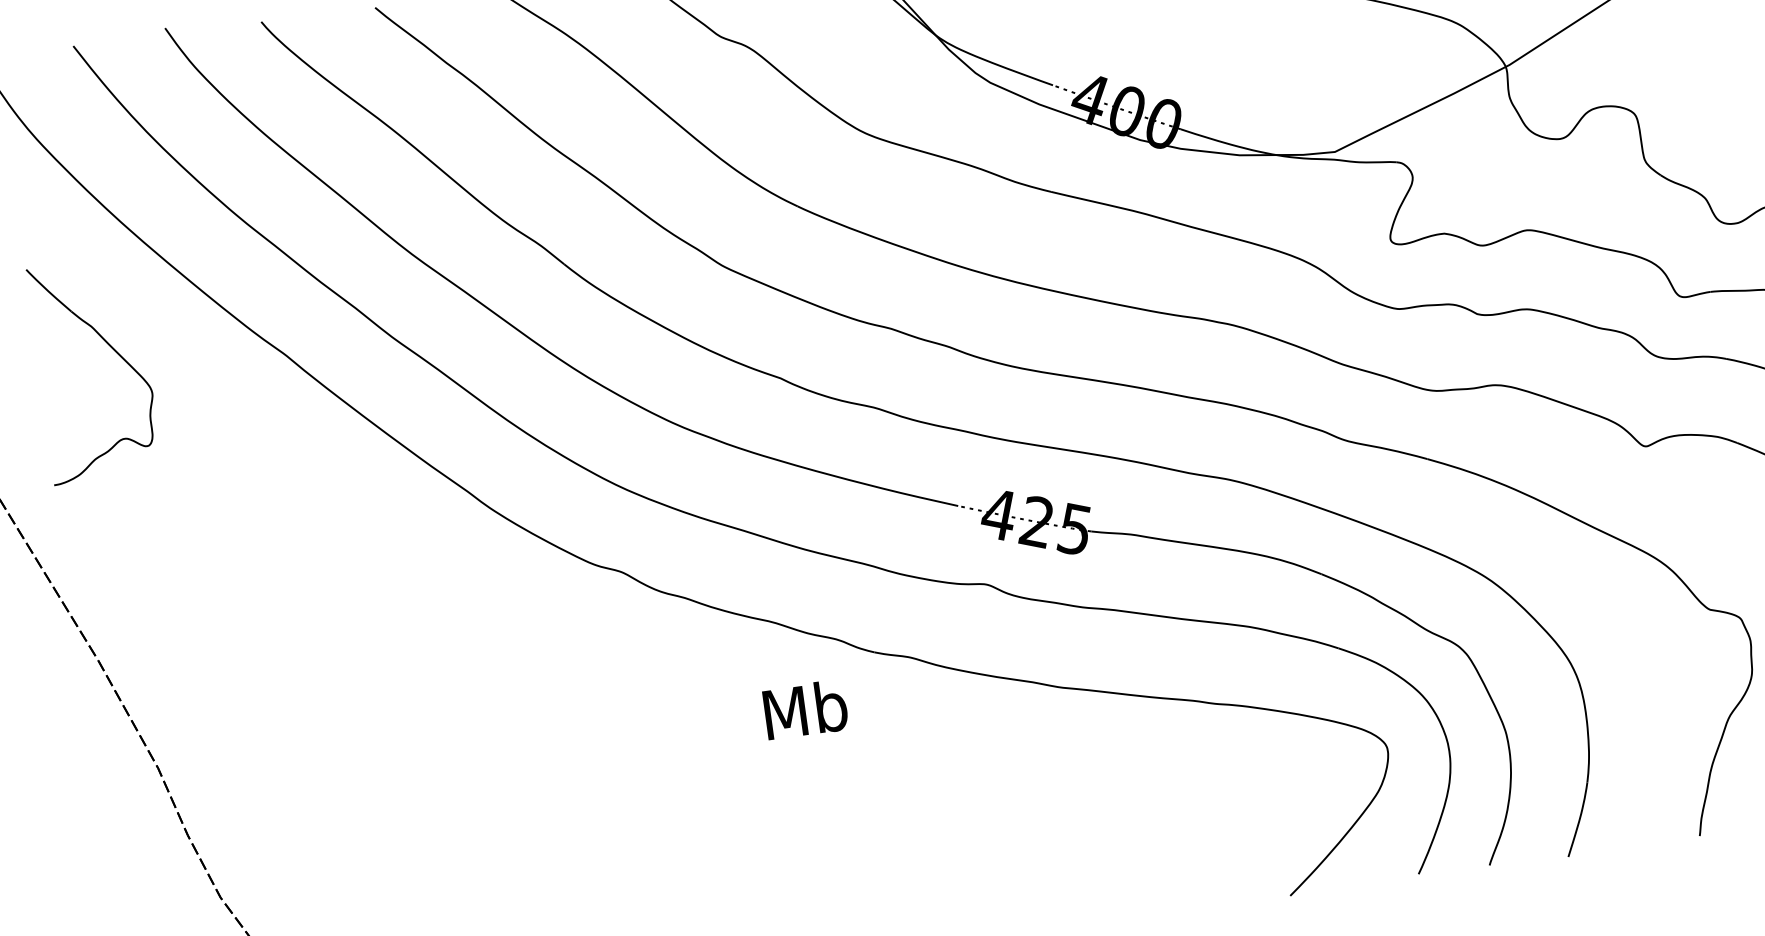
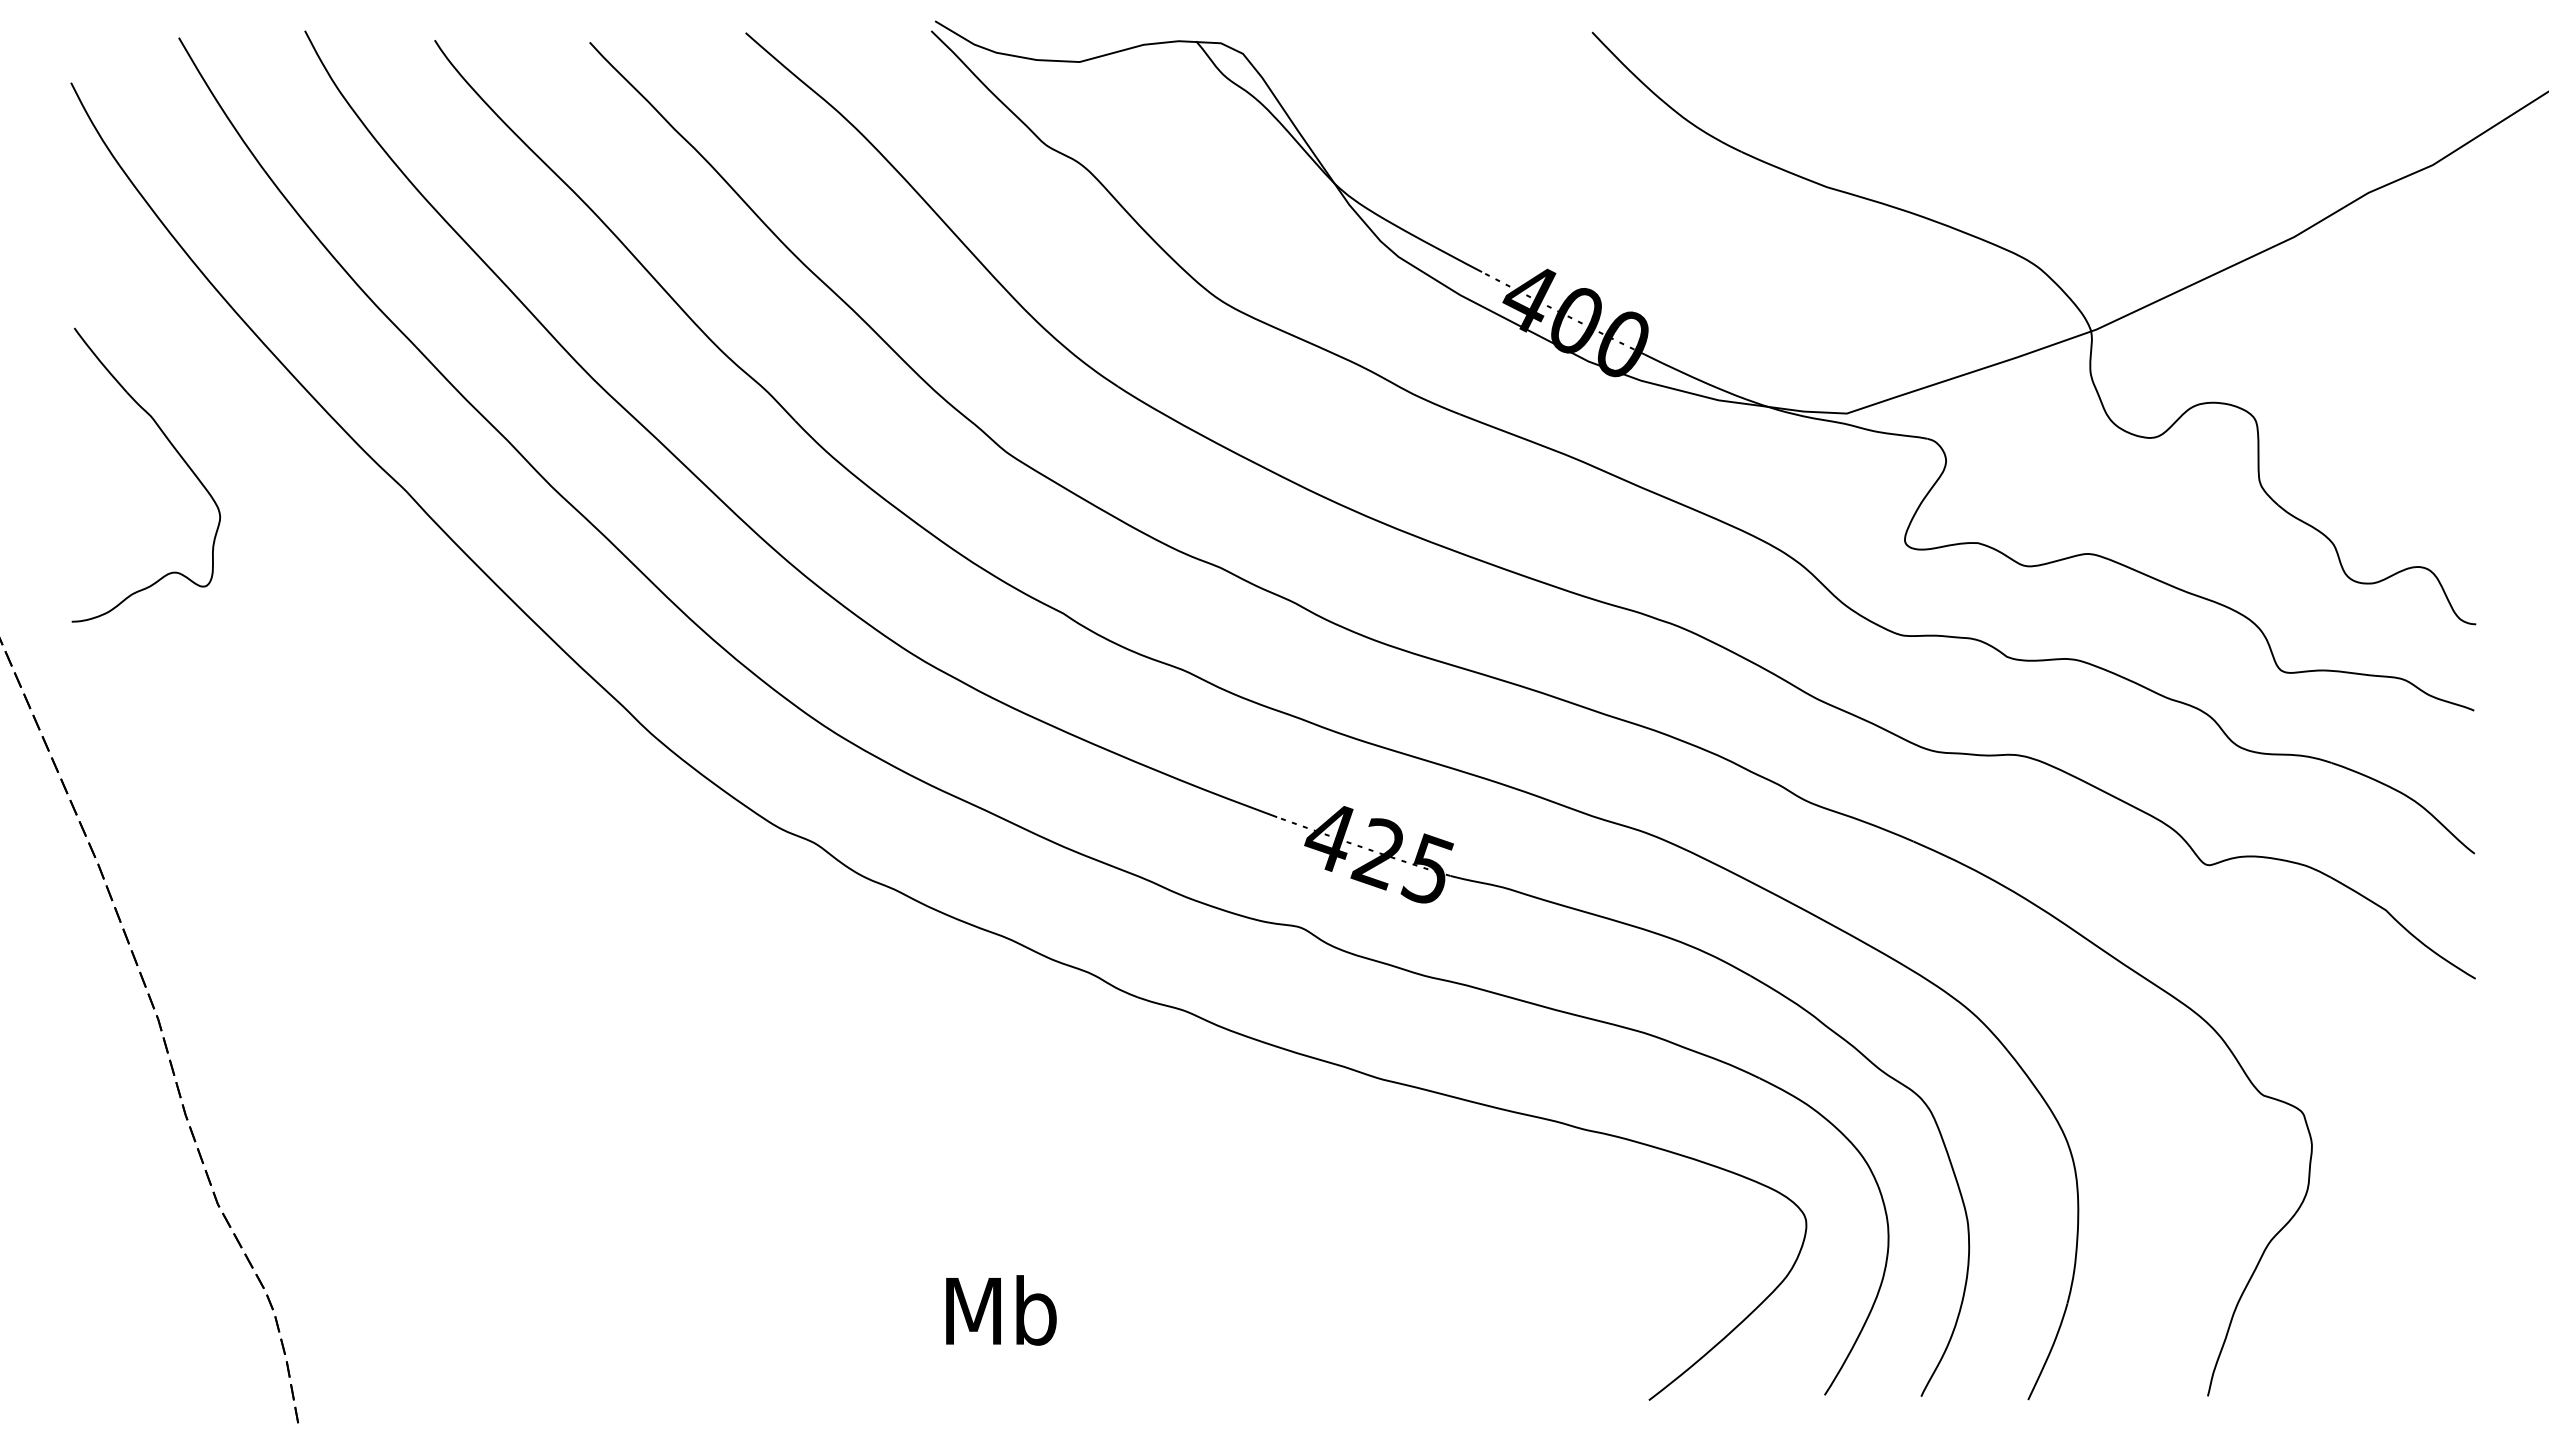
text: (805, 709) -> (1001, 1310), moved

